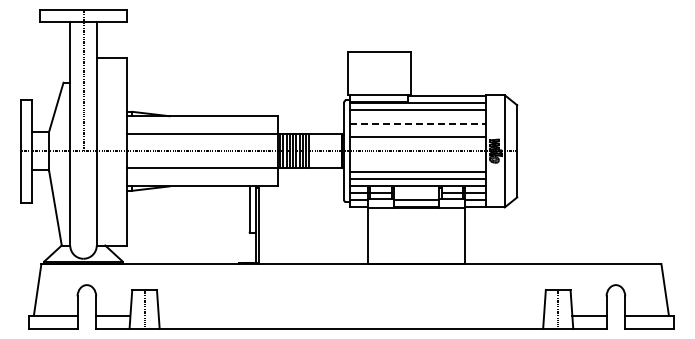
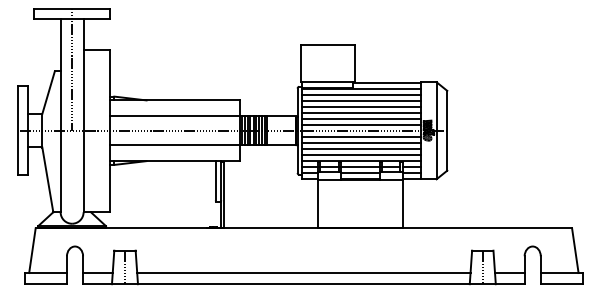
line: (417, 116) -> (361, 100), added
line: (418, 123) -> (361, 106), dashed -> solid
line: (417, 130) -> (361, 112), added
line: (417, 144) -> (361, 124), added
line: (417, 158) -> (361, 136), added
line: (417, 165) -> (361, 143), added
line: (416, 192) -> (360, 166), added
line: (351, 315) -> (303, 272), added

